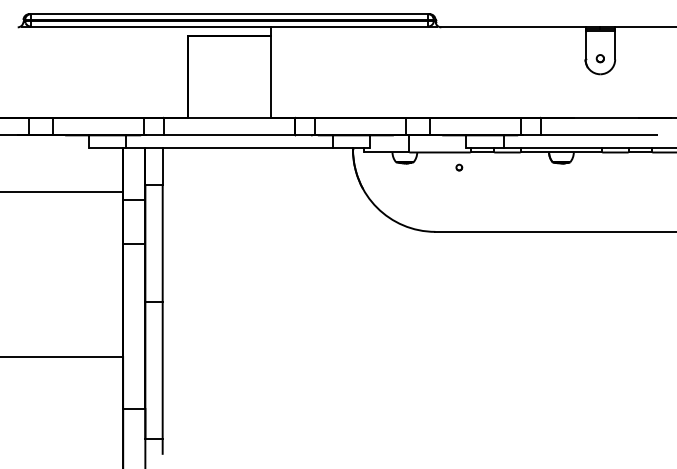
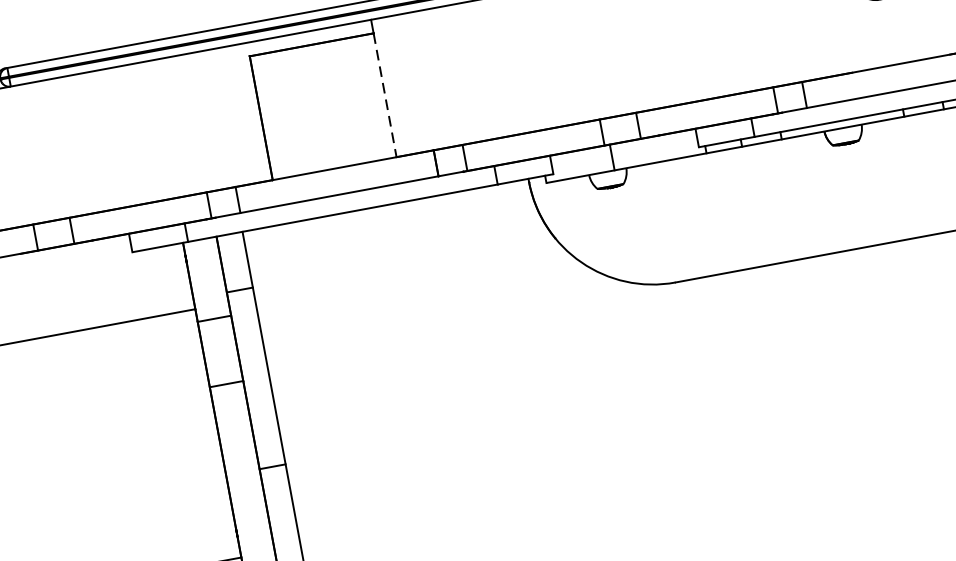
line: (270, 77) -> (384, 96), solid -> dashed
part: (459, 167) -> (694, 179), removed

